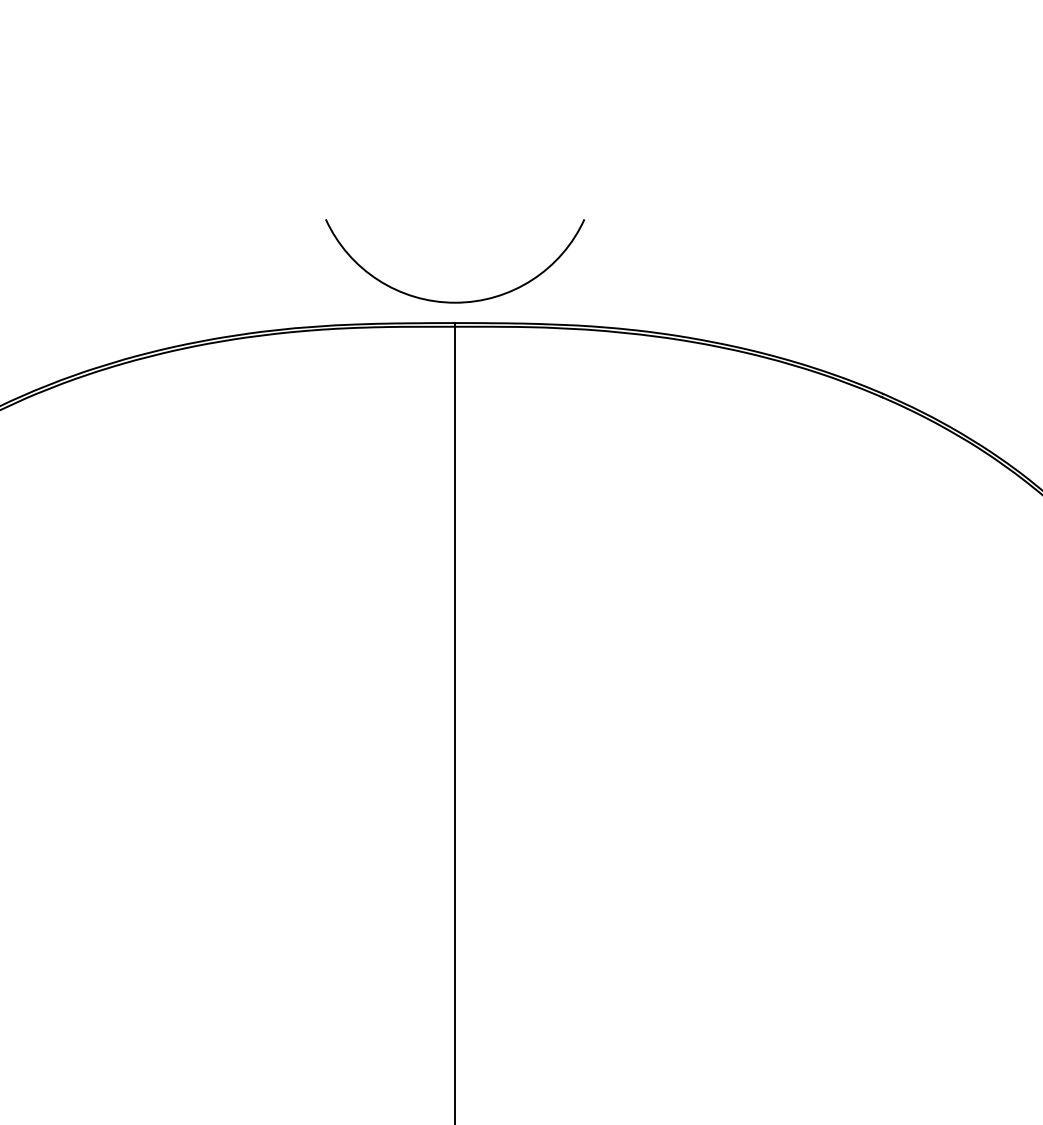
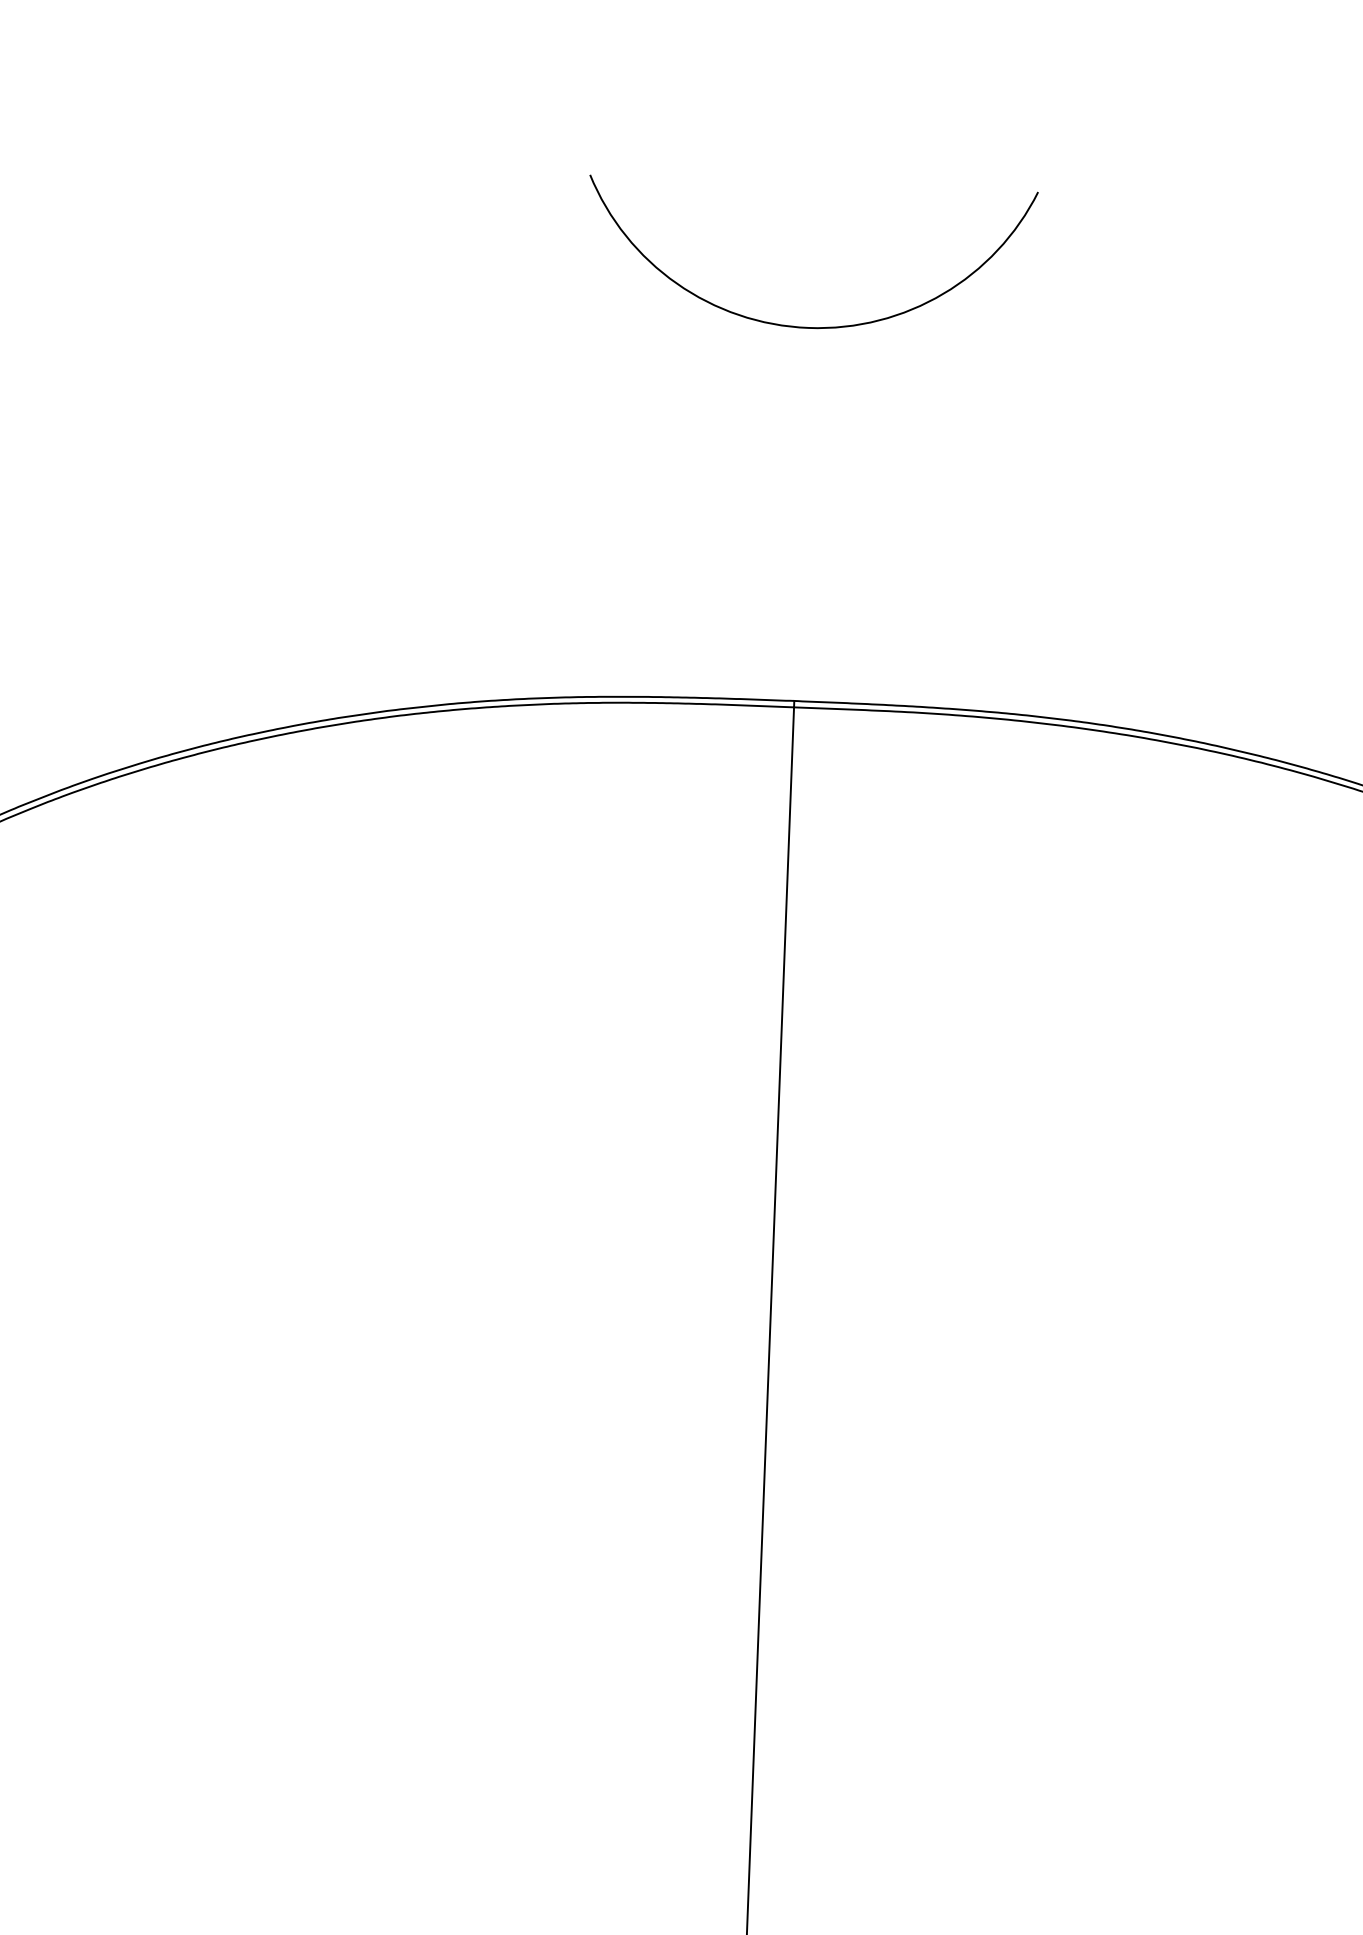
arc: (454, 301) -> (807, 325), moved

